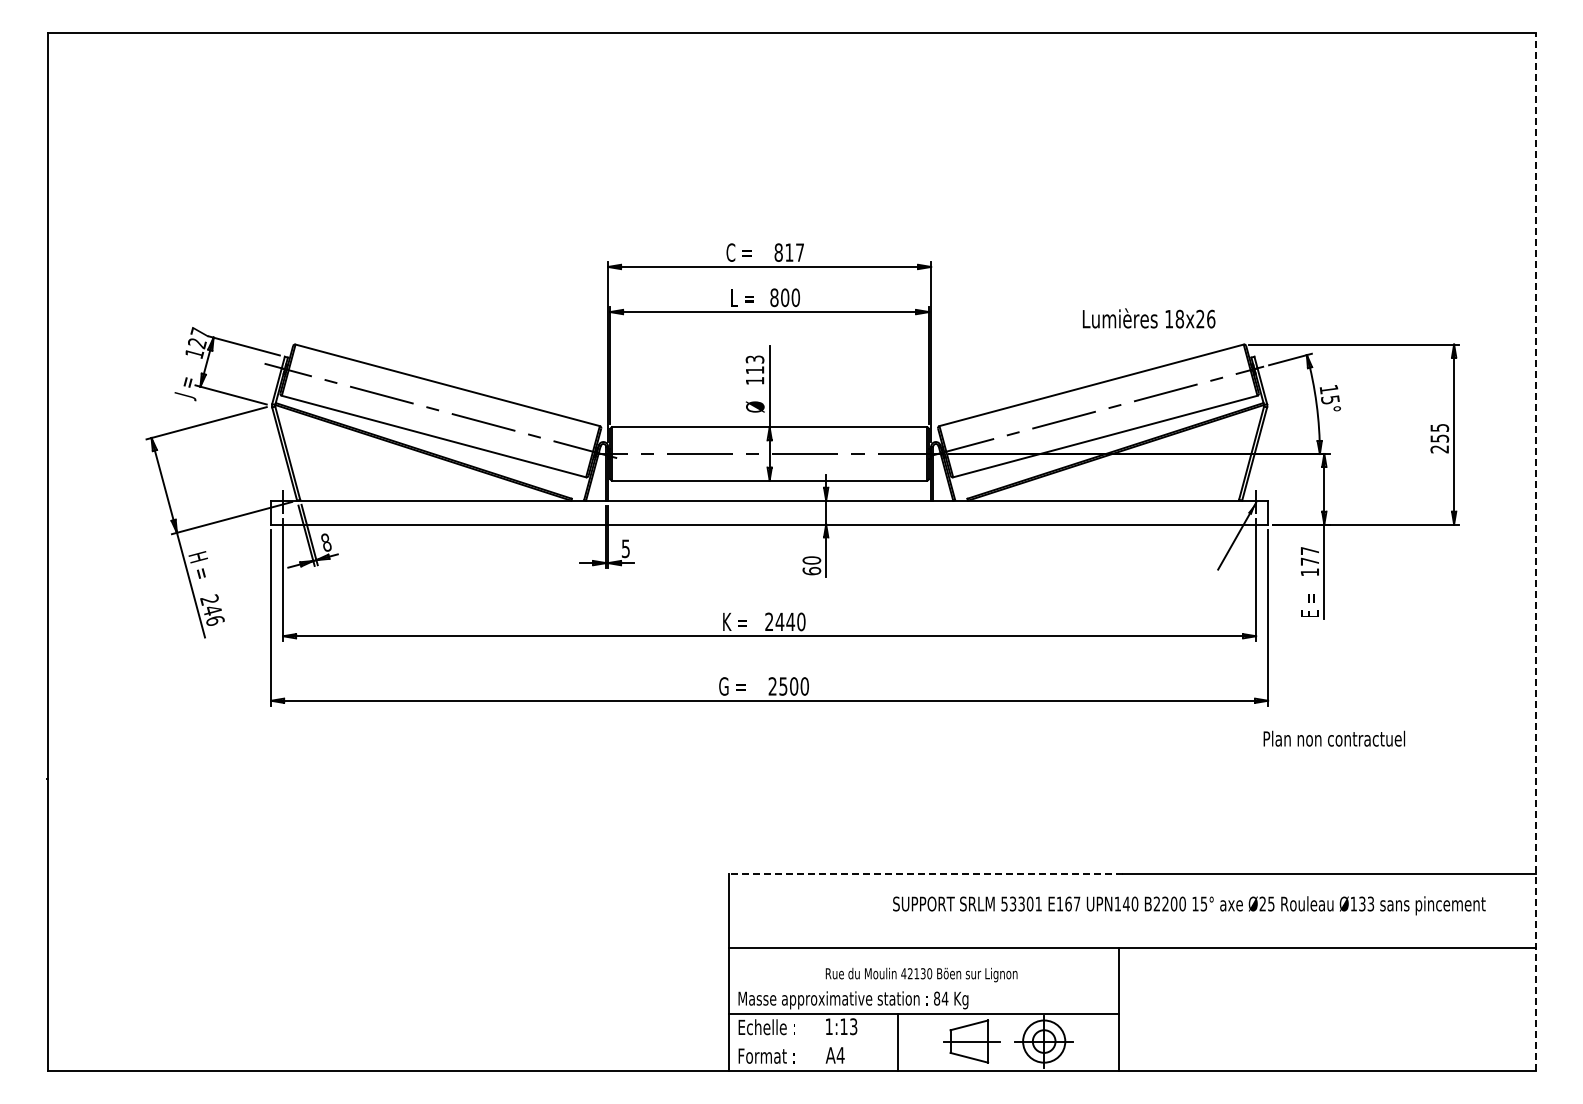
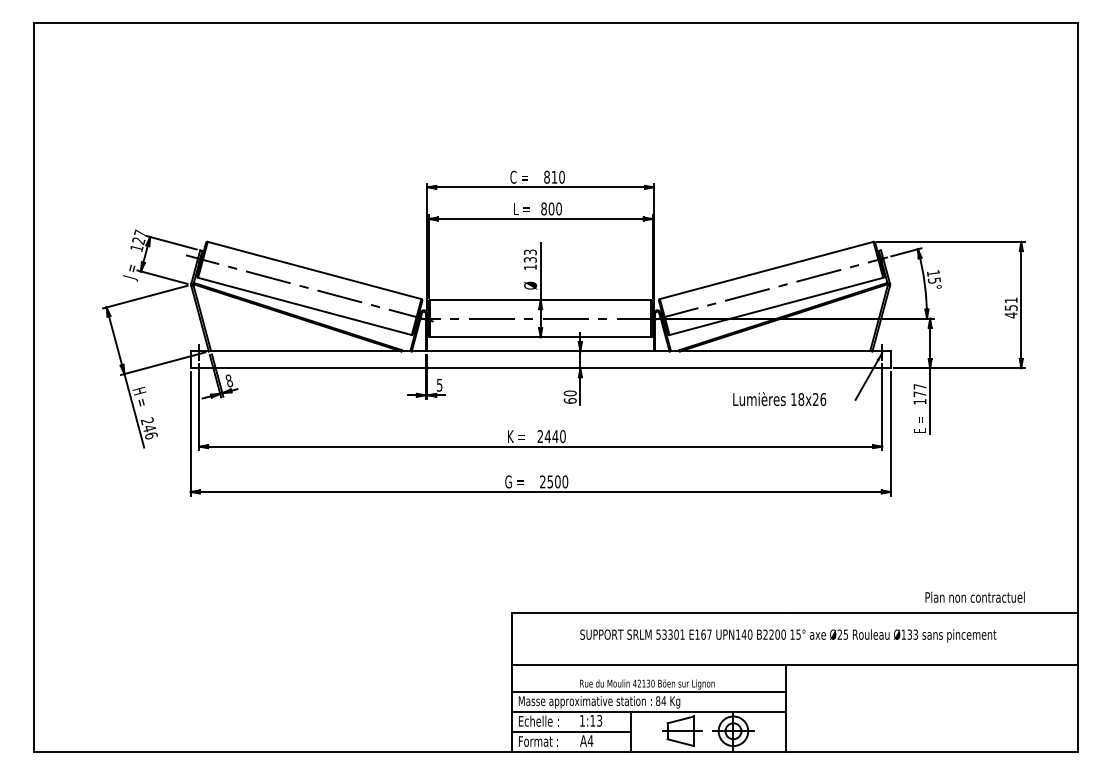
text: (800, 252) -> (562, 177), 817 -> 810
text: (1149, 318) -> (780, 399), moved
text: (754, 370) -> (530, 260), 113 -> 133
text: (1439, 438) -> (1011, 307), 255 -> 451
line: (1535, 552) -> (1078, 387), dashed -> solid
text: (1334, 738) -> (975, 597), moved
line: (925, 873) -> (650, 613), dashed -> solid
text: (1189, 905) -> (788, 635), moved
line: (923, 985) -> (648, 691), added
line: (812, 1042) -> (570, 731), added

